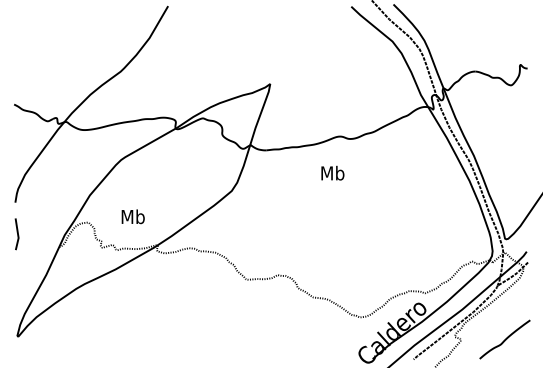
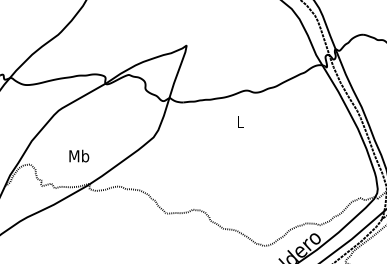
text: (332, 172) -> (240, 121), Mb -> L
text: (132, 216) -> (78, 155), moved

